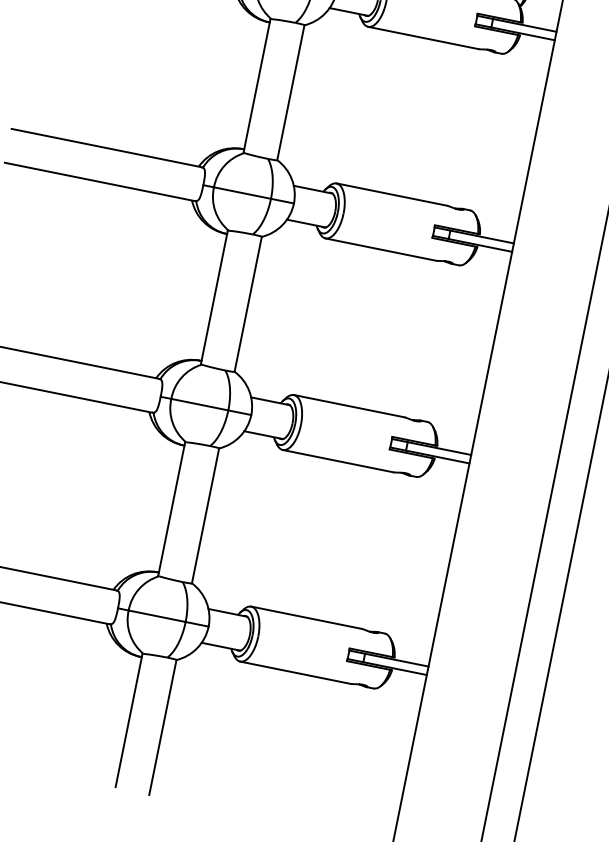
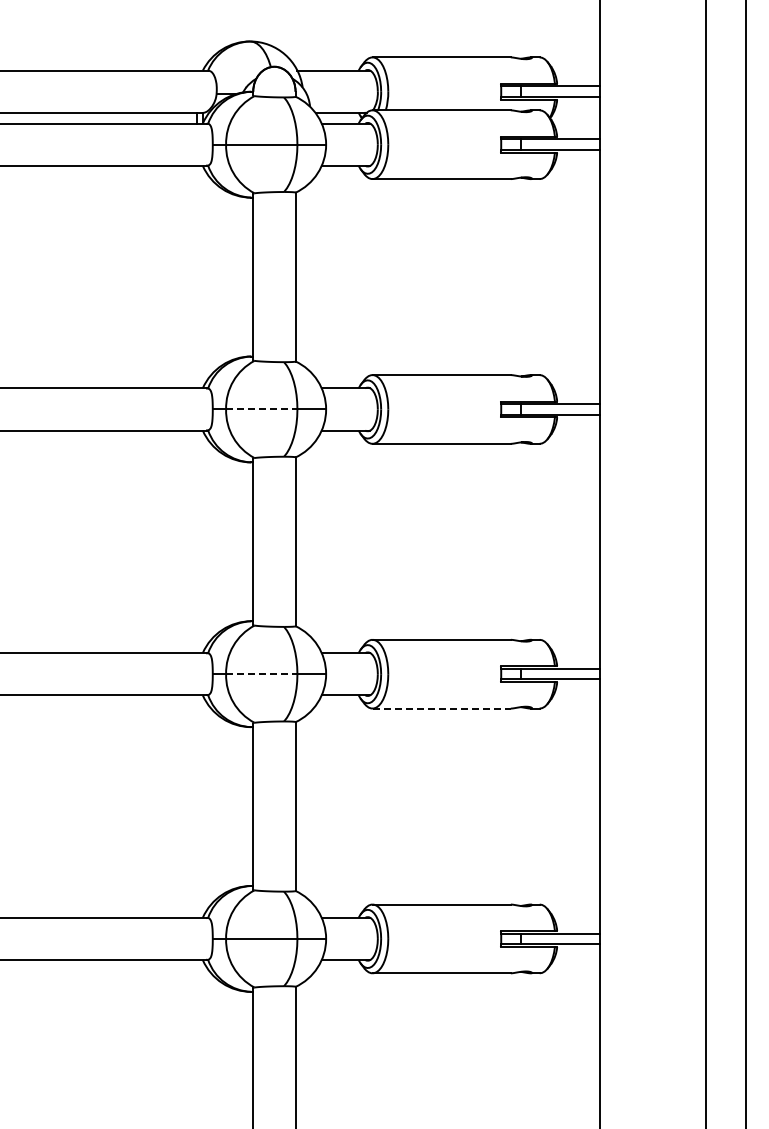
line: (242, 193) -> (261, 409), solid -> dashed
line: (199, 404) -> (261, 674), solid -> dashed
line: (338, 461) -> (442, 708), solid -> dashed

